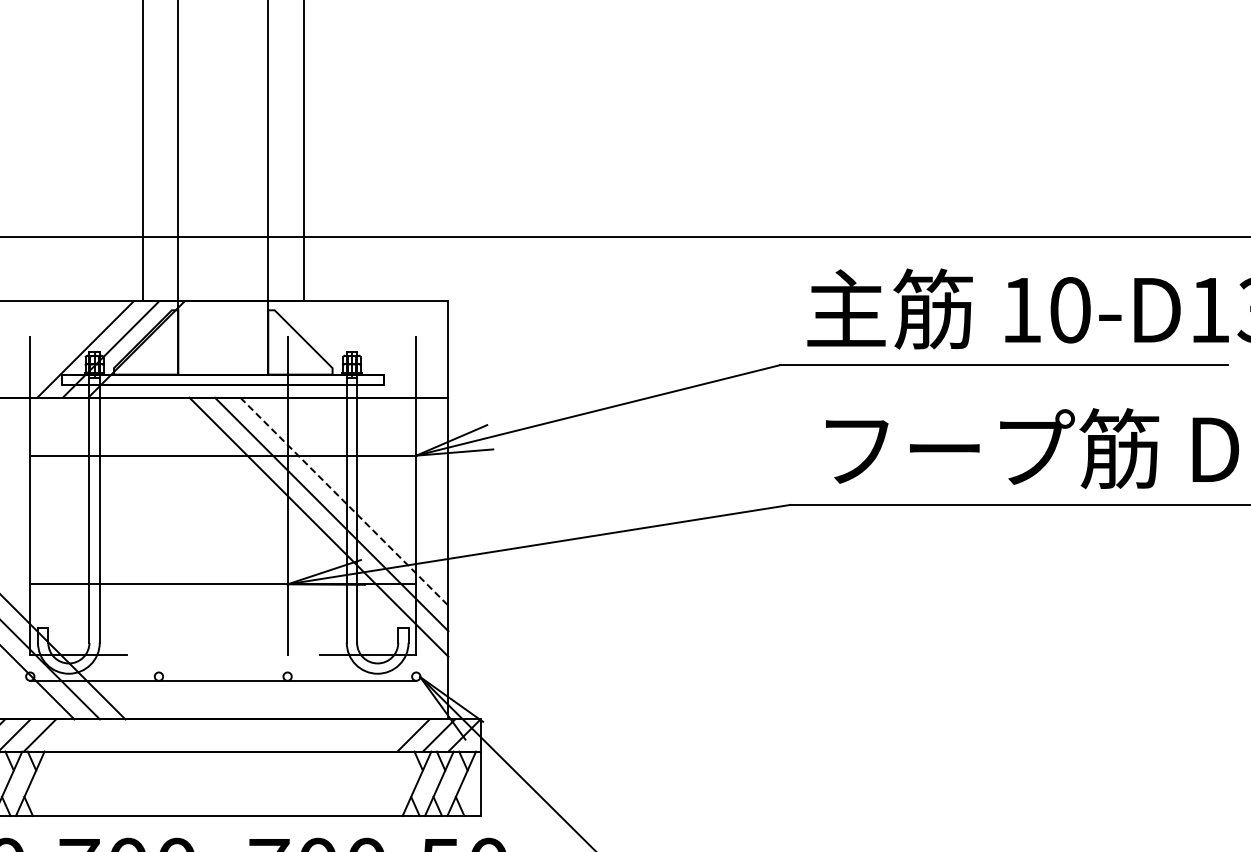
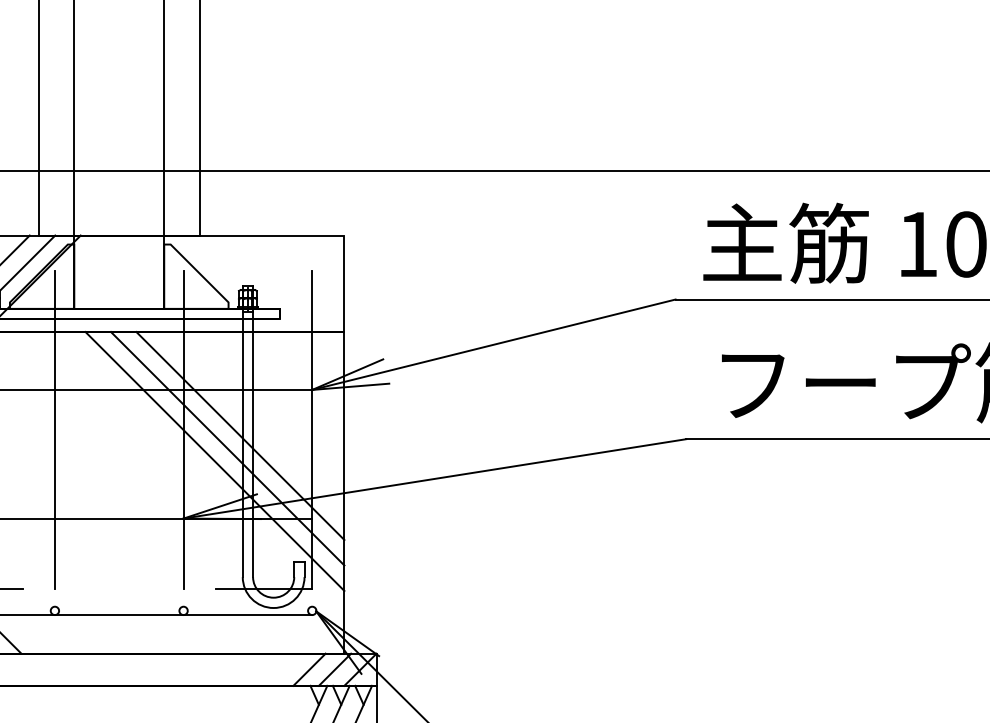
line: (158, 495) -> (54, 429), added
line: (344, 502) -> (240, 436), dashed -> solid

